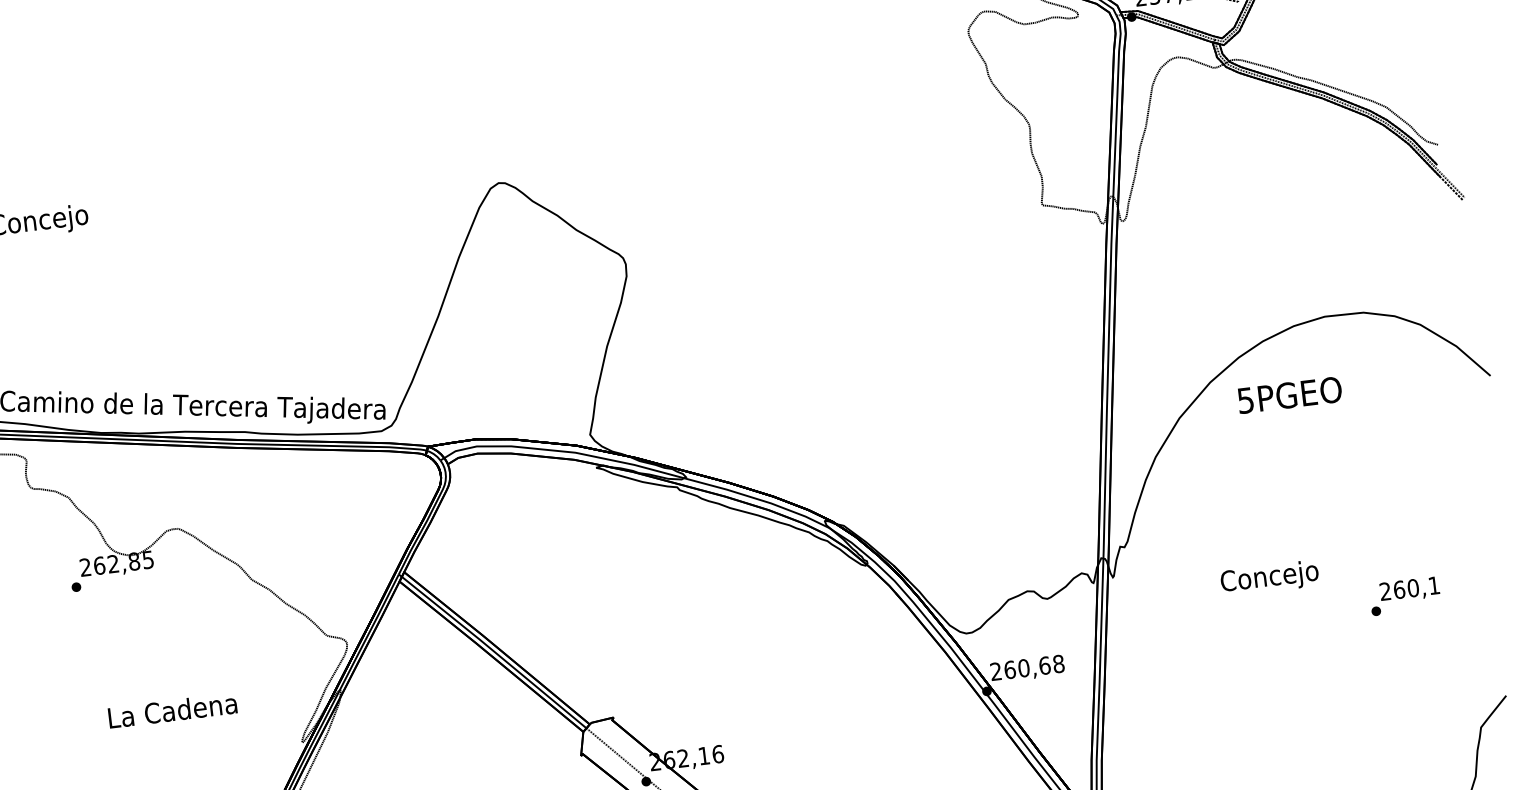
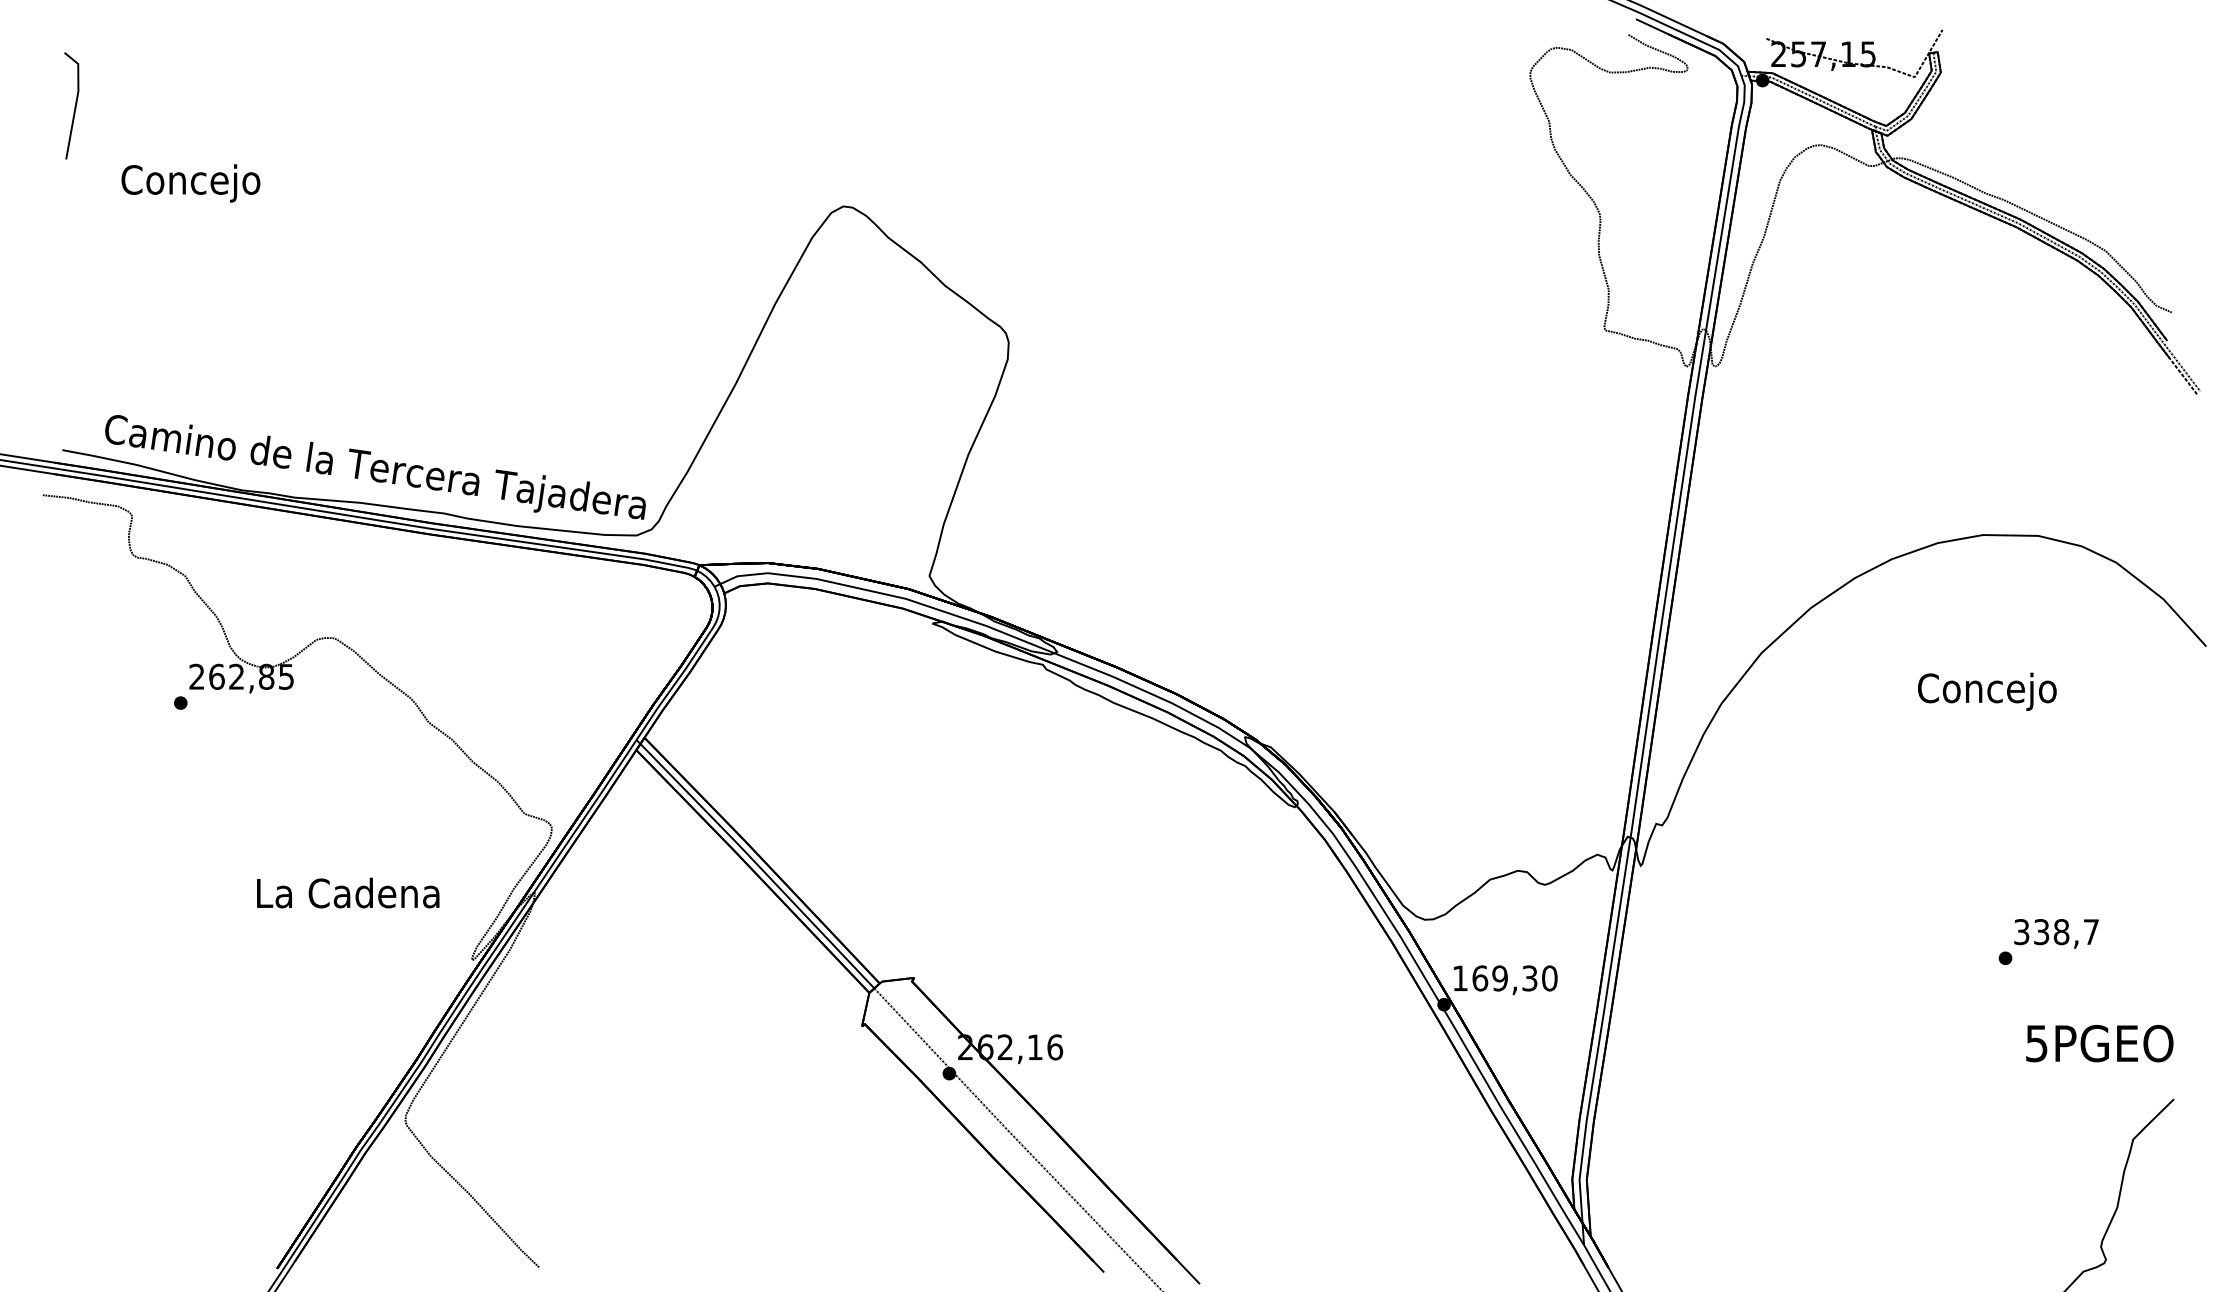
text: (1289, 395) -> (2099, 1043), moved
text: (1269, 578) -> (1987, 691), moved
text: (1409, 588) -> (2056, 932), 260,1 -> 338,7
text: (1027, 667) -> (1504, 978), 260,68 -> 169,30
text: (172, 710) -> (348, 892), moved

